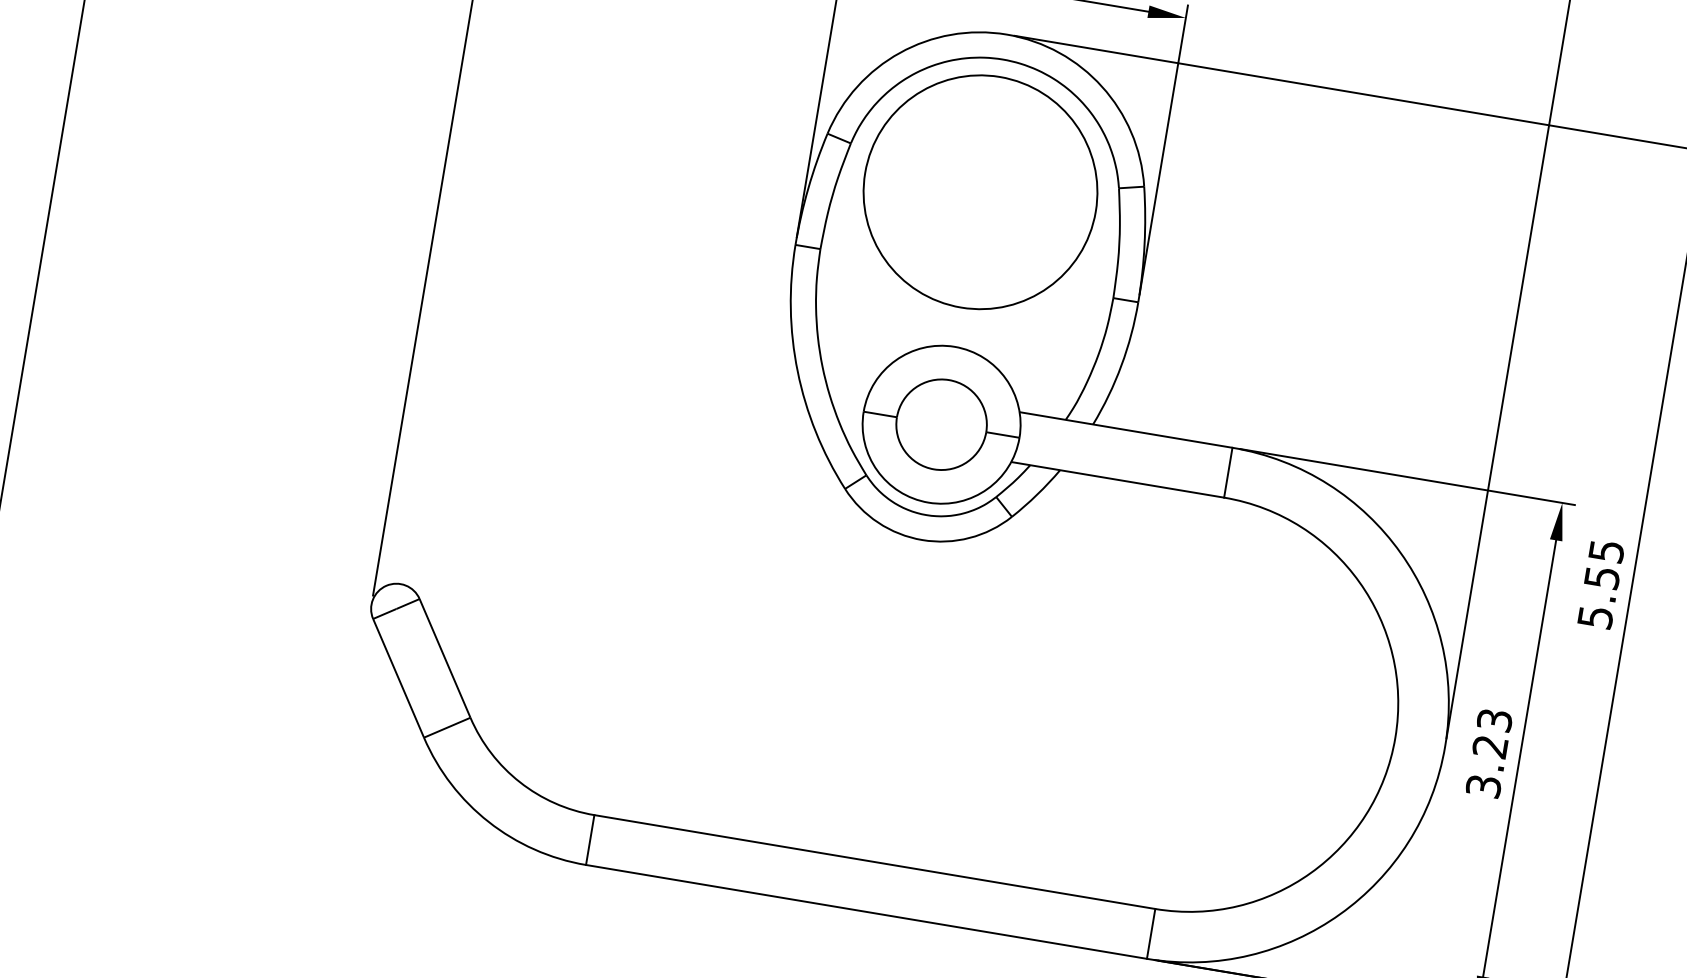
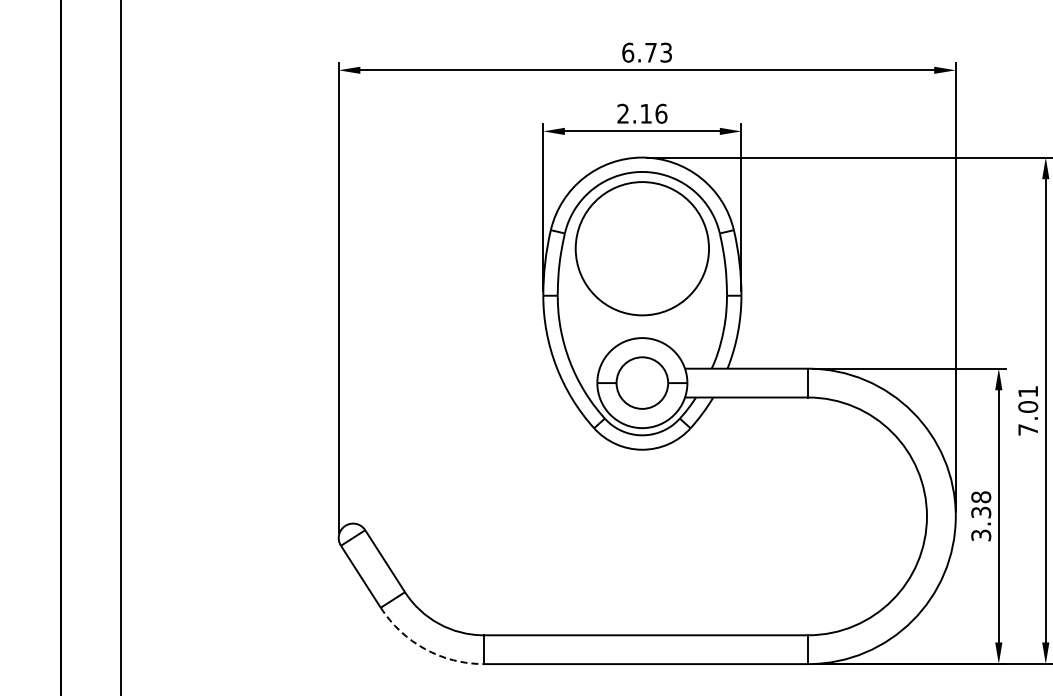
text: (1601, 583) -> (1028, 410), 5.55 -> 7.01
text: (1493, 732) -> (981, 504), 3.23 -> 3.38
arc: (489, 822) -> (425, 649), solid -> dashed

